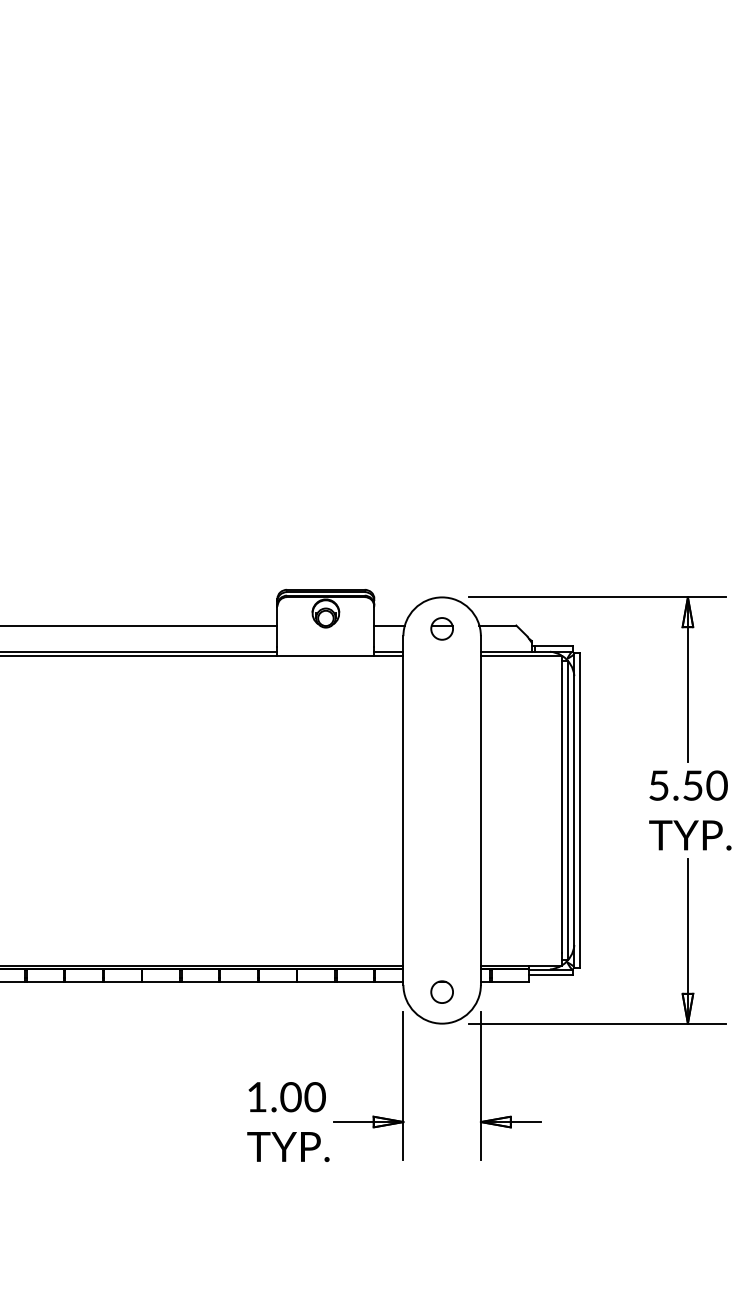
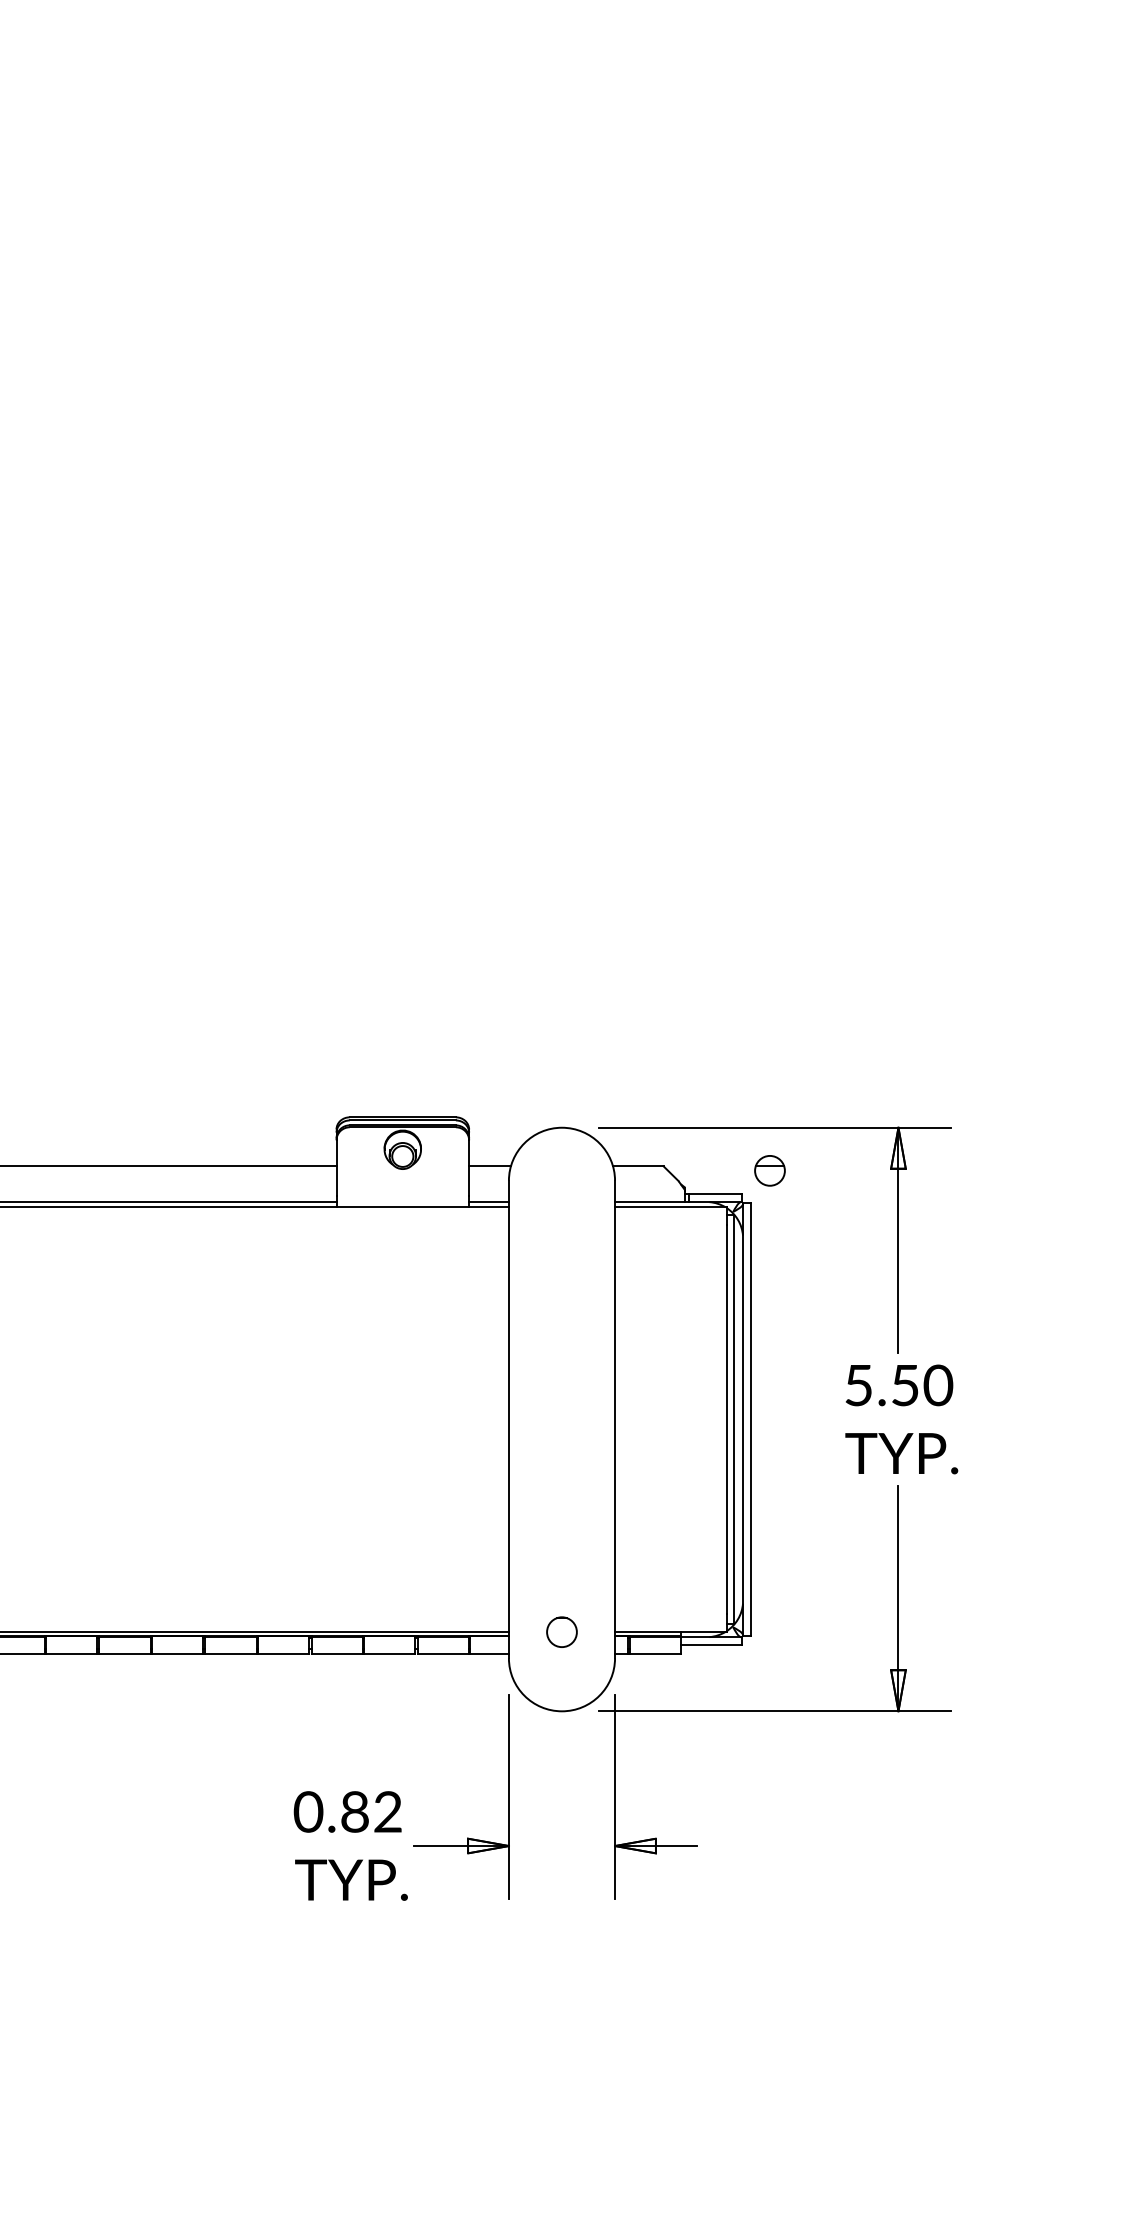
part: (441, 628) -> (769, 1170), moved
circle: (441, 991) -> (561, 1631), moved
text: (285, 1096) -> (347, 1811), 1.00 -> 0.82

